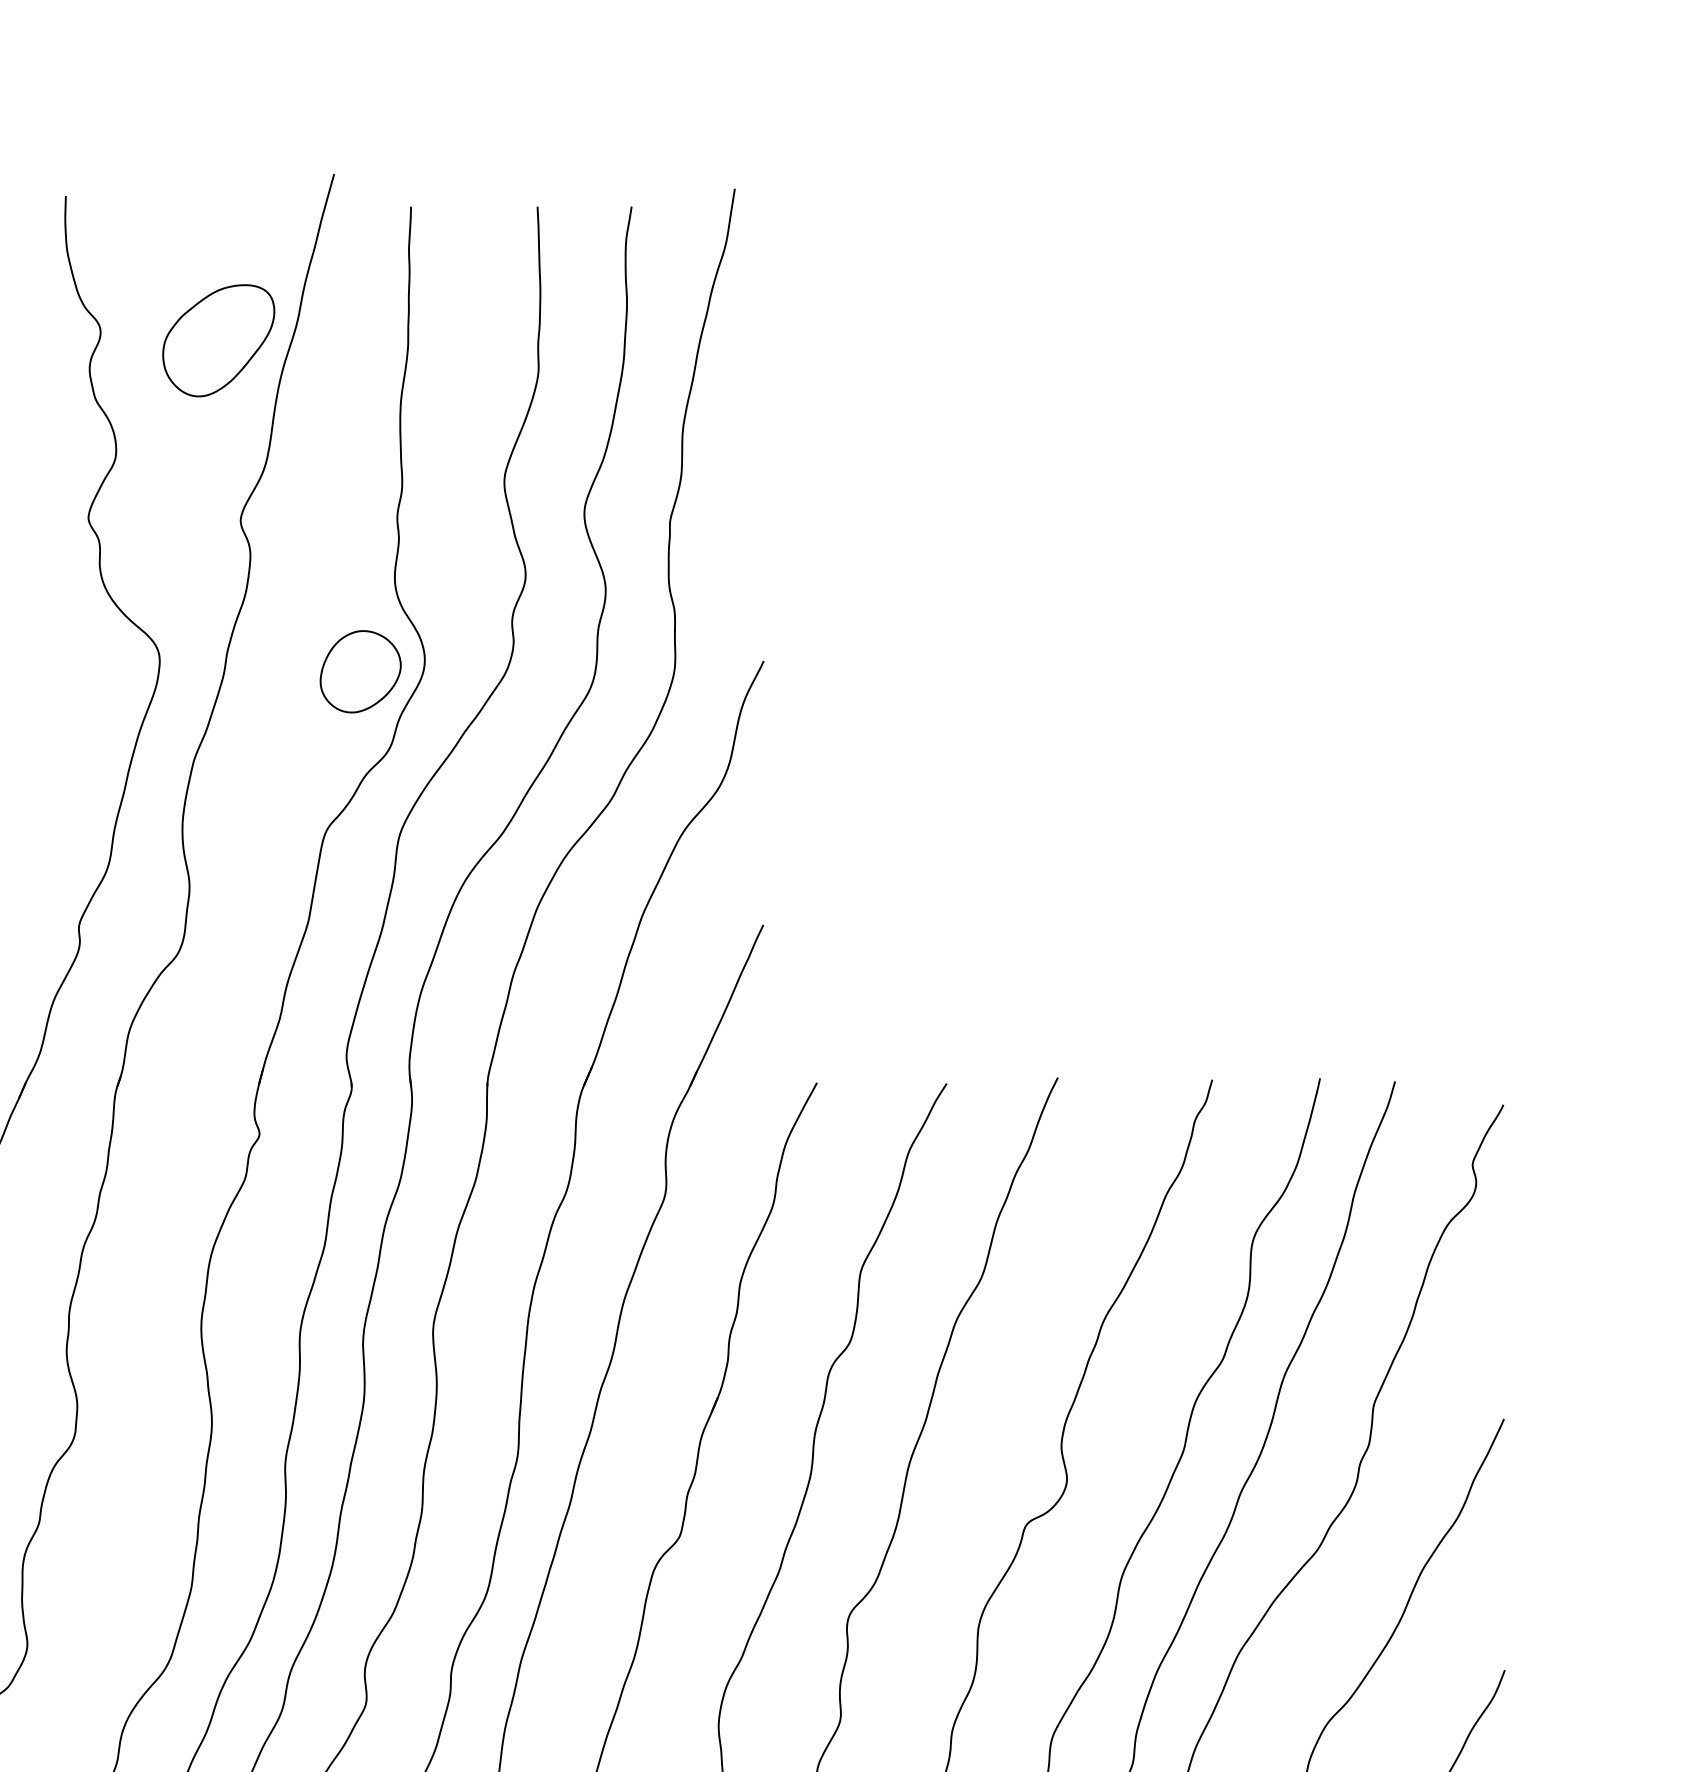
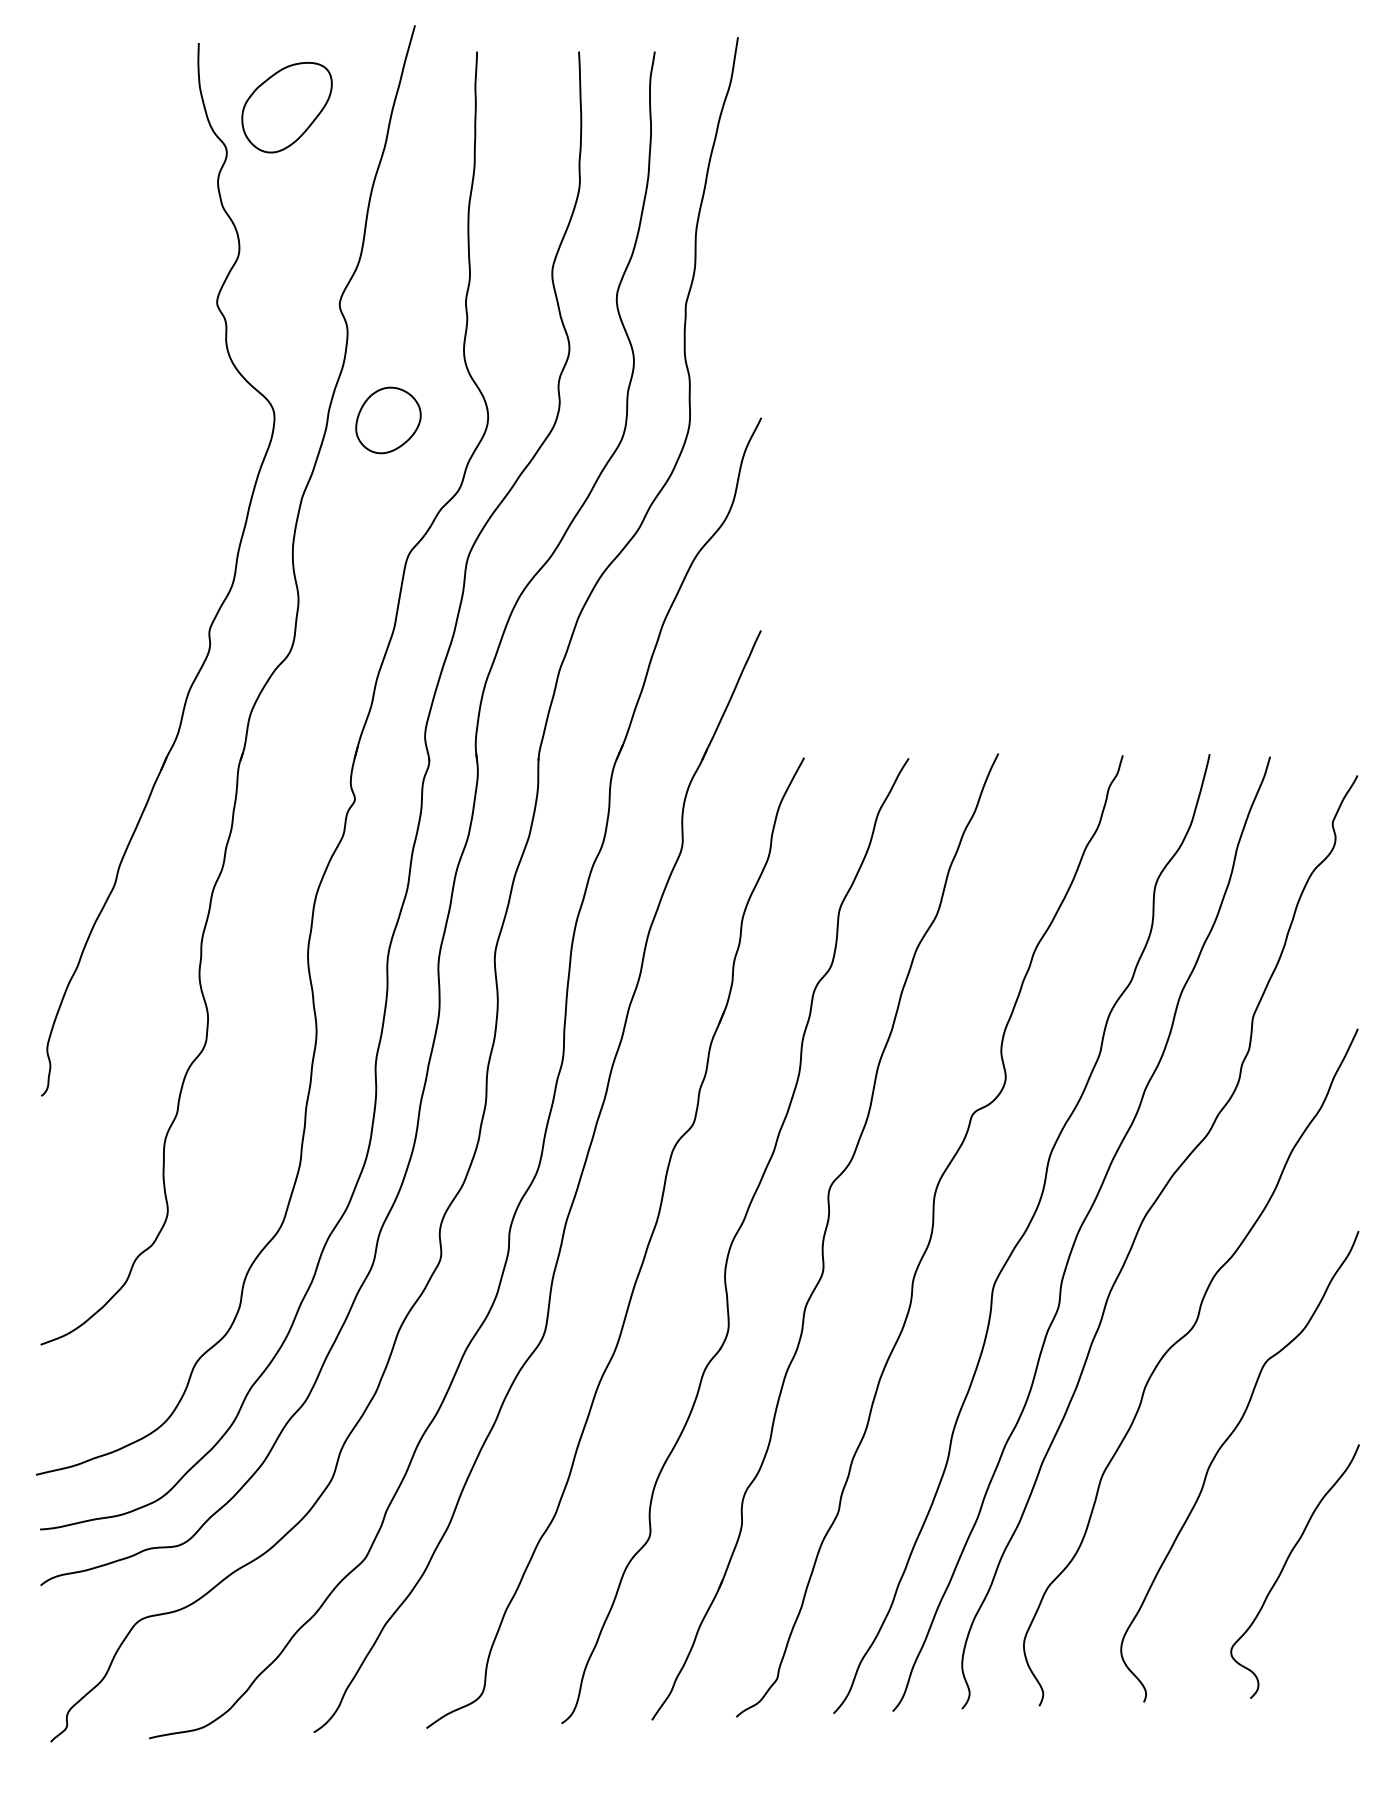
part: (218, 340) -> (286, 107), moved
part: (360, 671) -> (388, 420), moved

